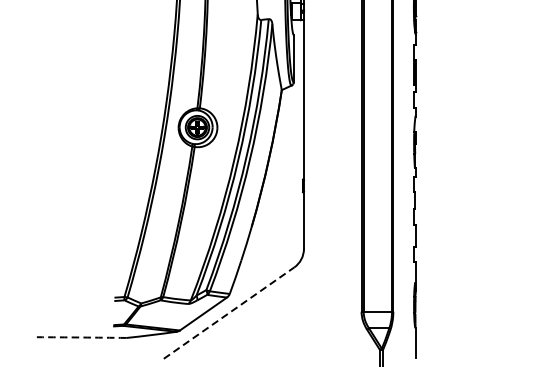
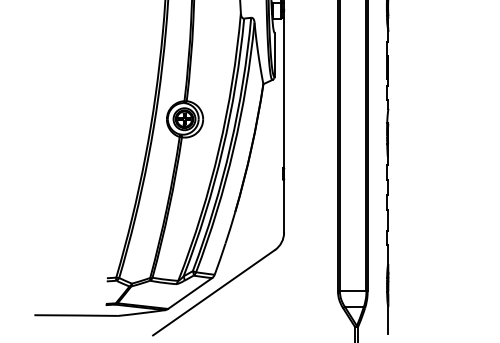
line: (229, 312) -> (214, 292), dashed -> solid
arc: (81, 337) -> (76, 315), dashed -> solid

